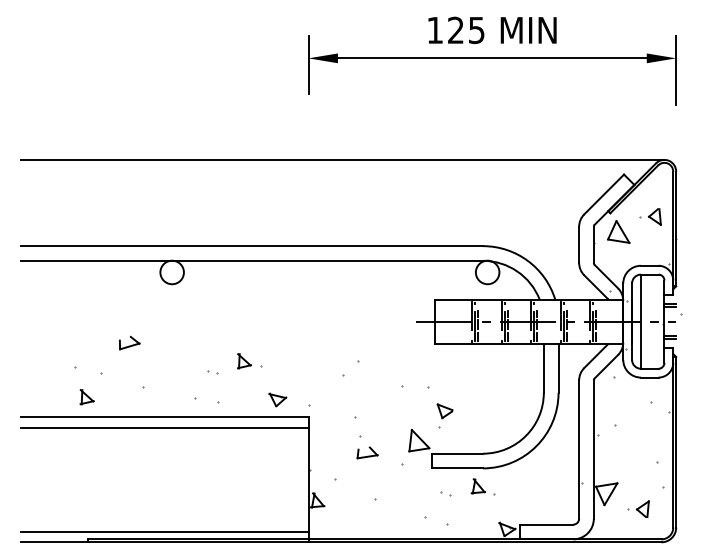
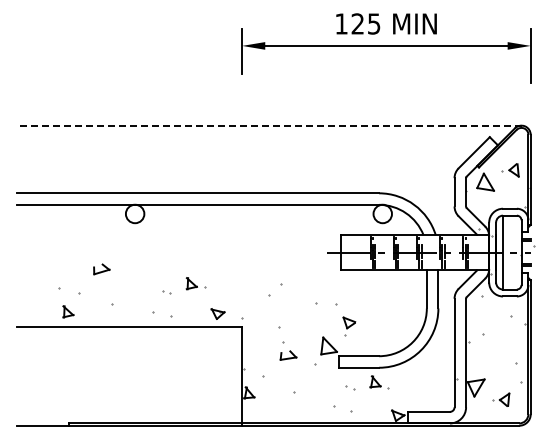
line: (342, 159) -> (268, 125), solid -> dashed
line: (164, 427) -> (129, 335), removed
line: (164, 531) -> (129, 417), removed

